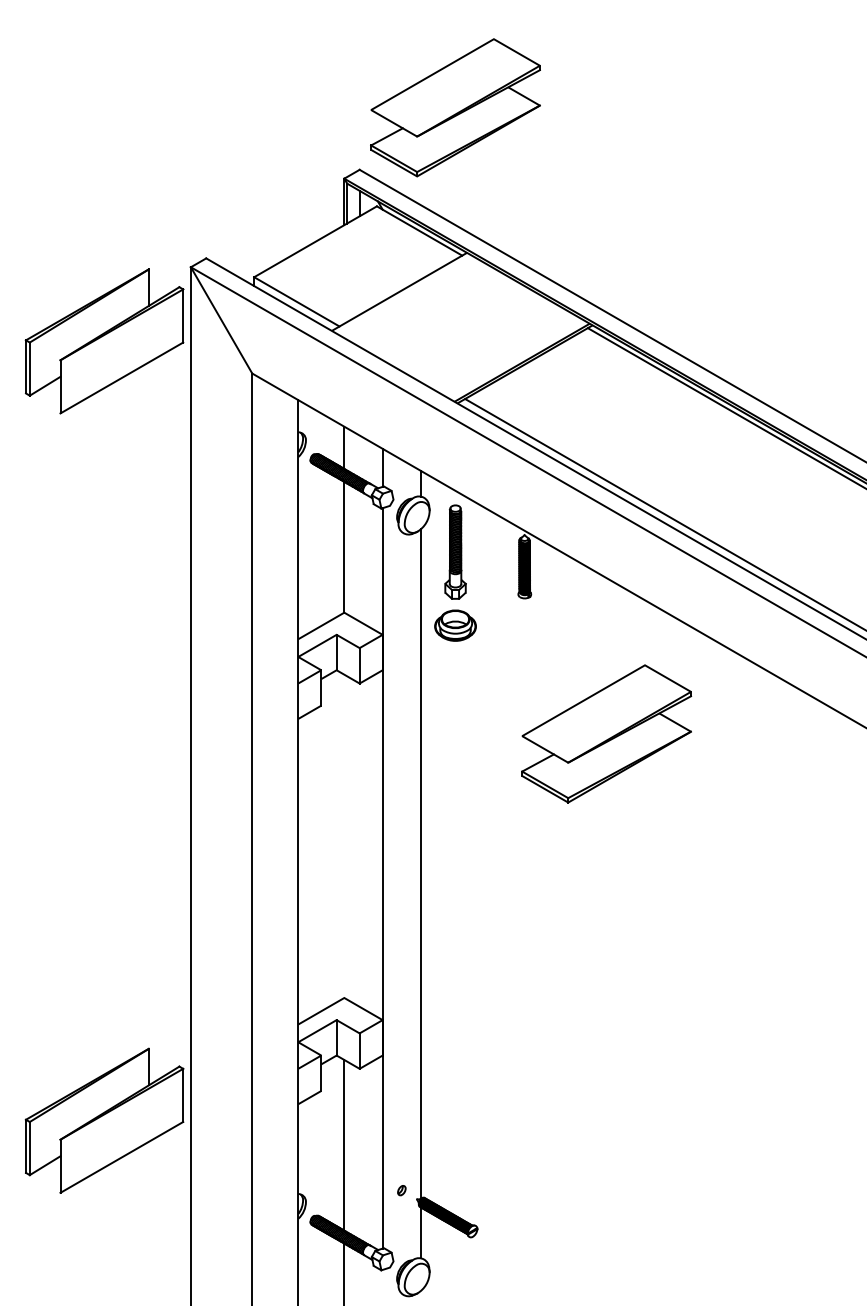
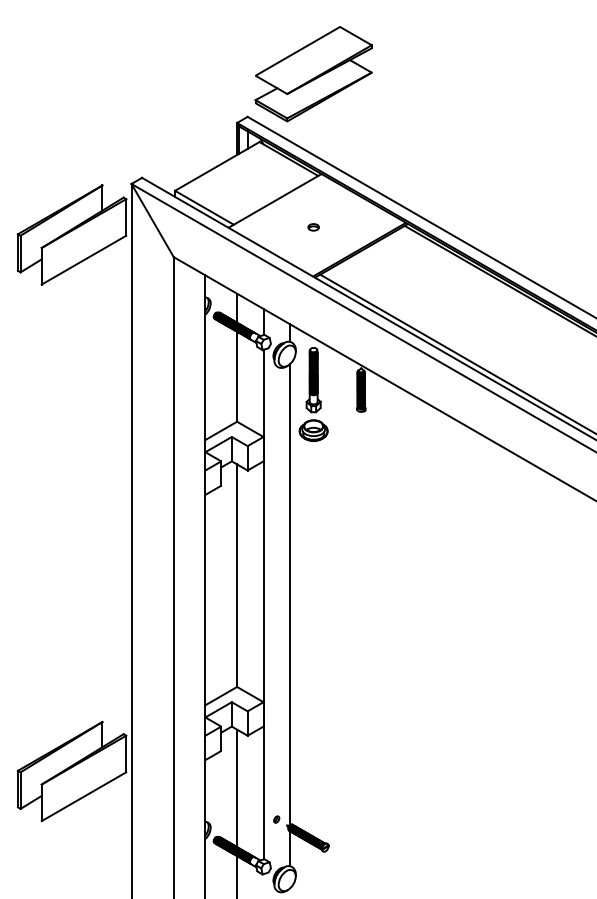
part: (455, 330) -> (313, 227), added
part: (606, 734) -> (417, 505), removed
line: (344, 836) -> (237, 575), added

